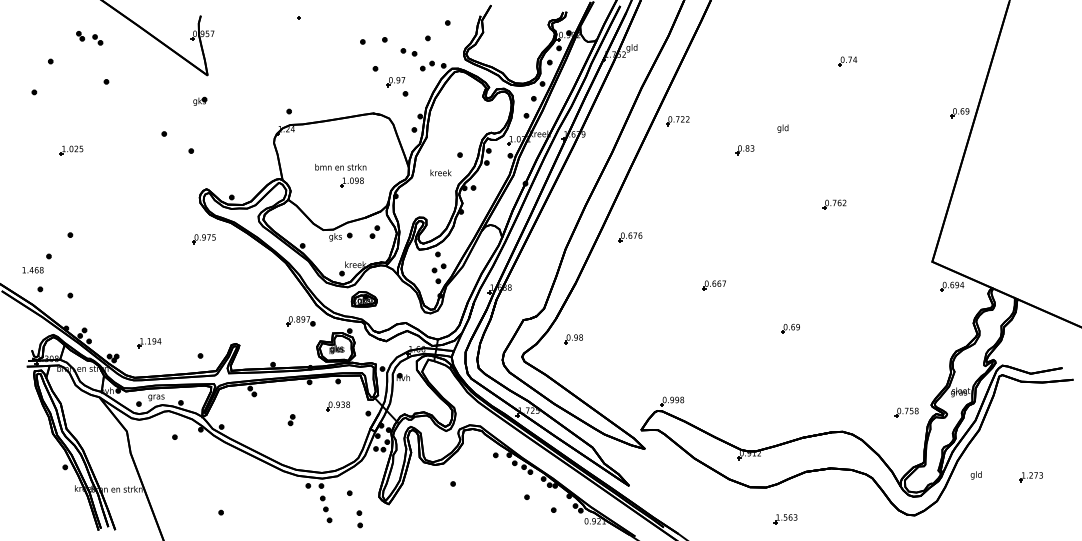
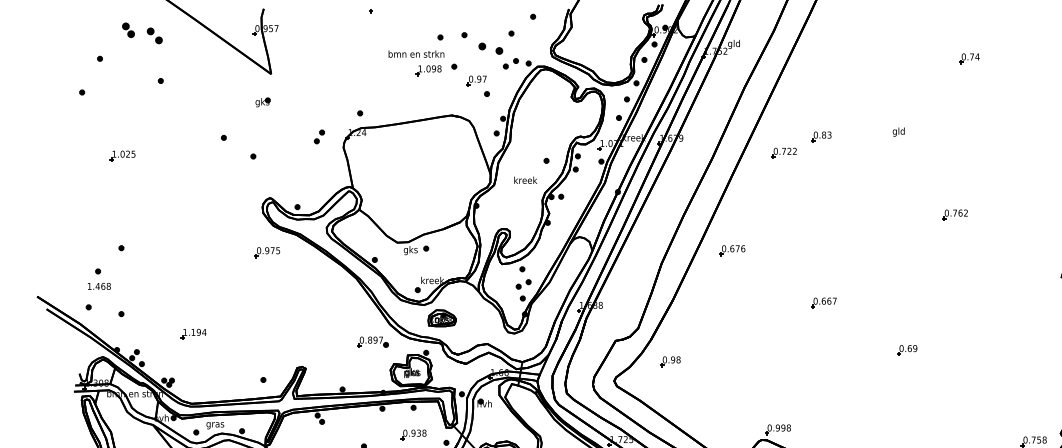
part: (89, 38) -> (142, 33), size x1.4
part: (408, 52) -> (490, 48), size x1.4
part: (677, 121) -> (783, 153), moved
part: (744, 150) -> (820, 137), moved
part: (340, 175) -> (416, 63), moved
part: (374, 231) -> (319, 136), moved
text: (32, 270) -> (98, 286), moved
part: (149, 343) -> (193, 334), moved

